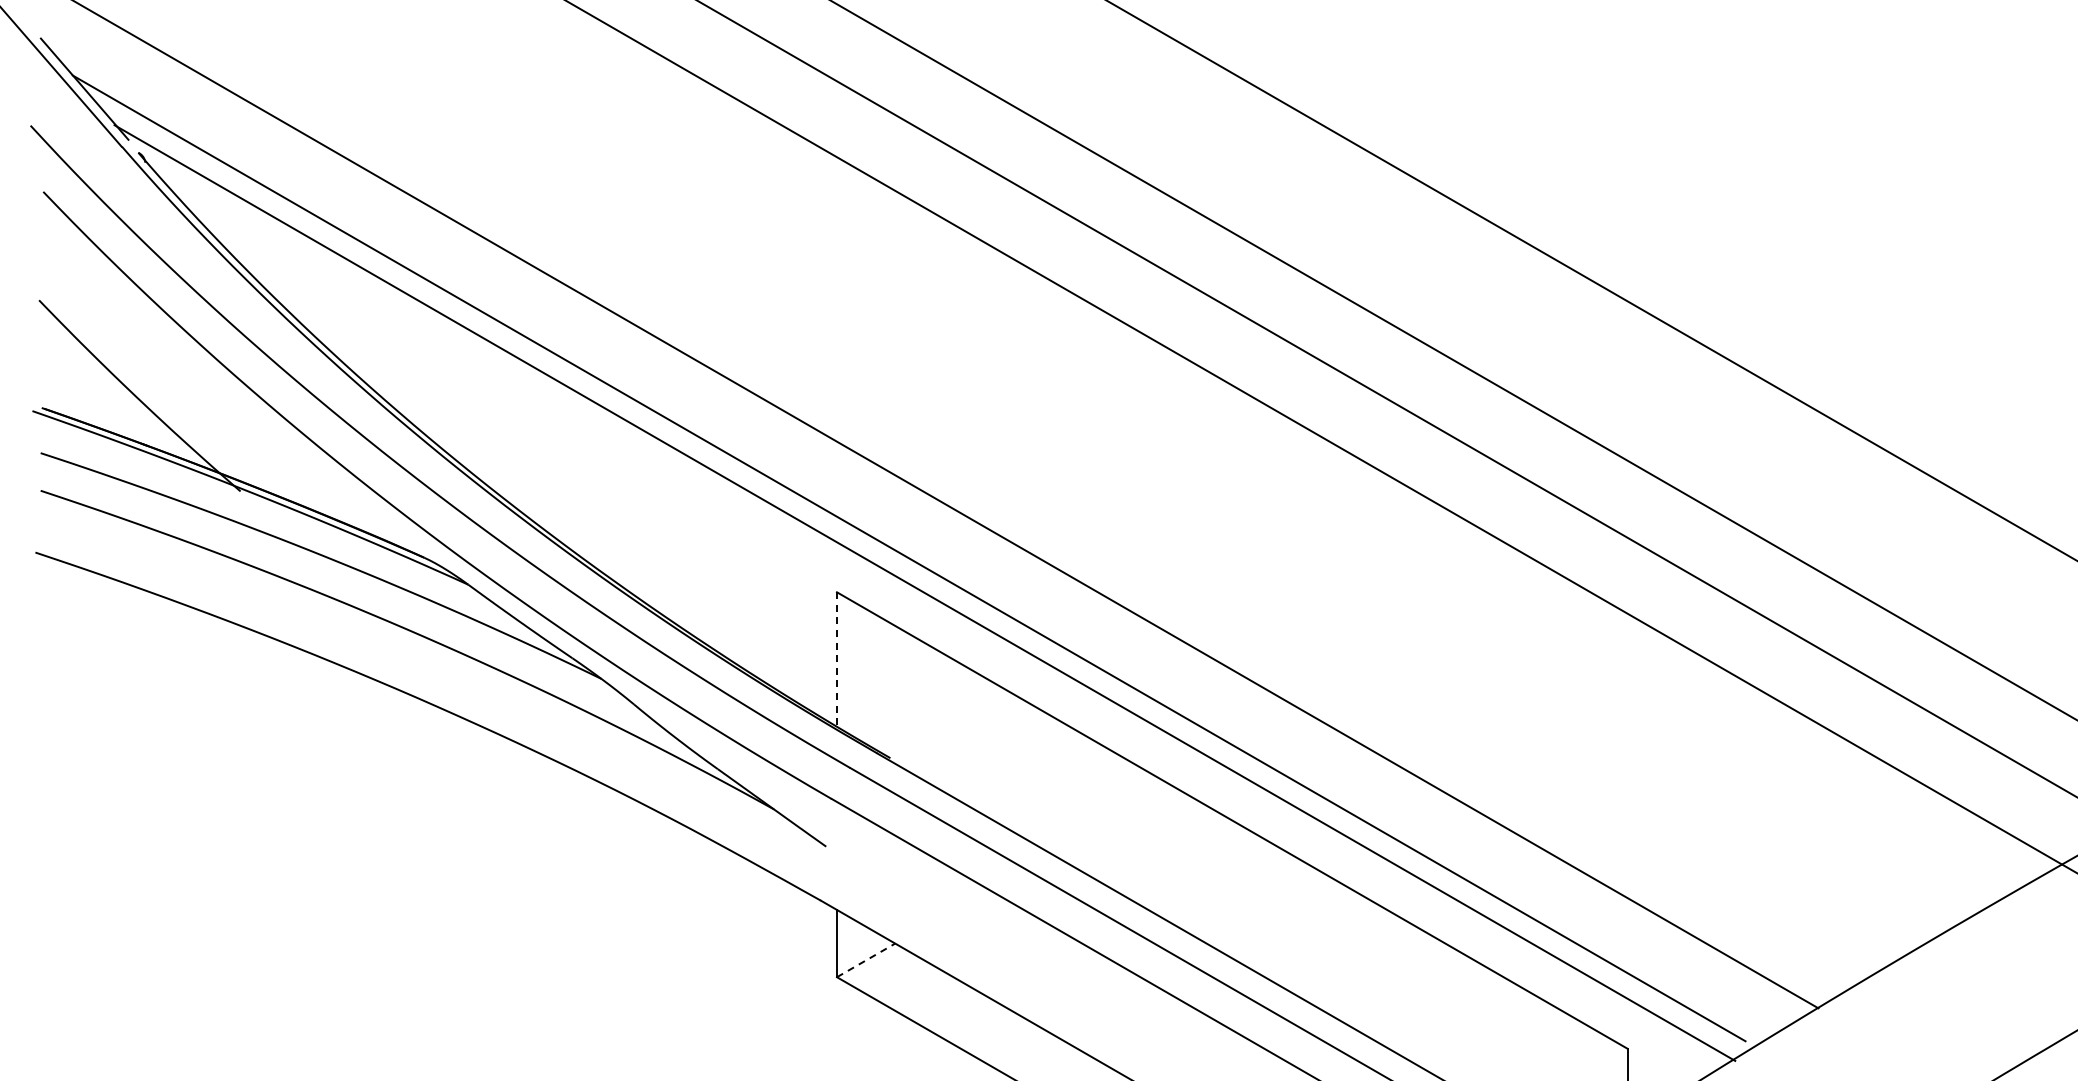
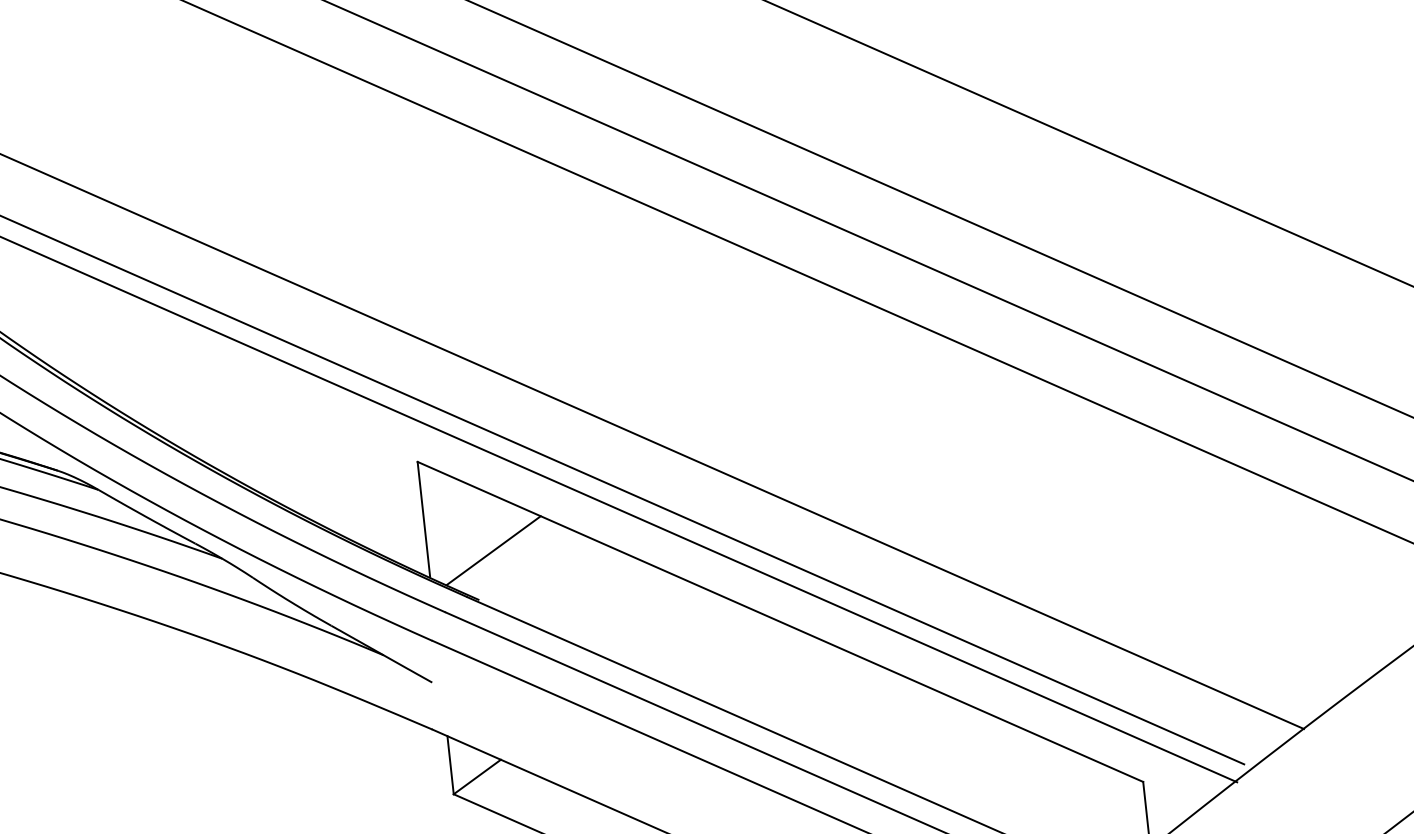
line: (836, 658) -> (423, 519), dashed -> solid
line: (913, 702) -> (494, 549), added
line: (866, 960) -> (477, 777), dashed -> solid

